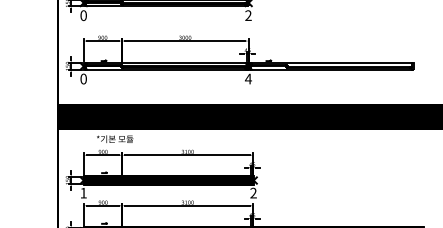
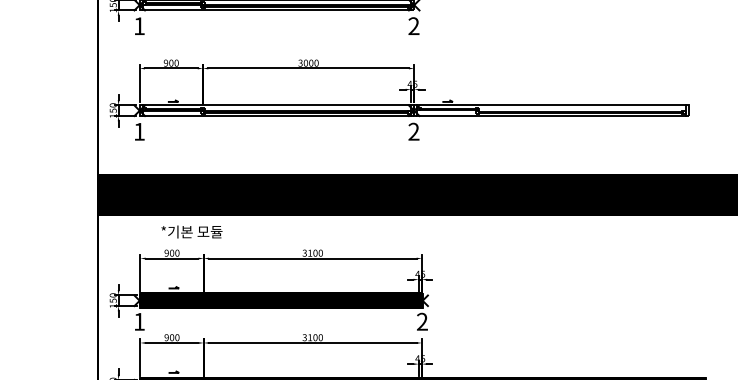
text: (83, 15) -> (139, 25), 0 -> 1
text: (83, 78) -> (139, 130), 0 -> 1
text: (248, 78) -> (413, 130), 4 -> 2

